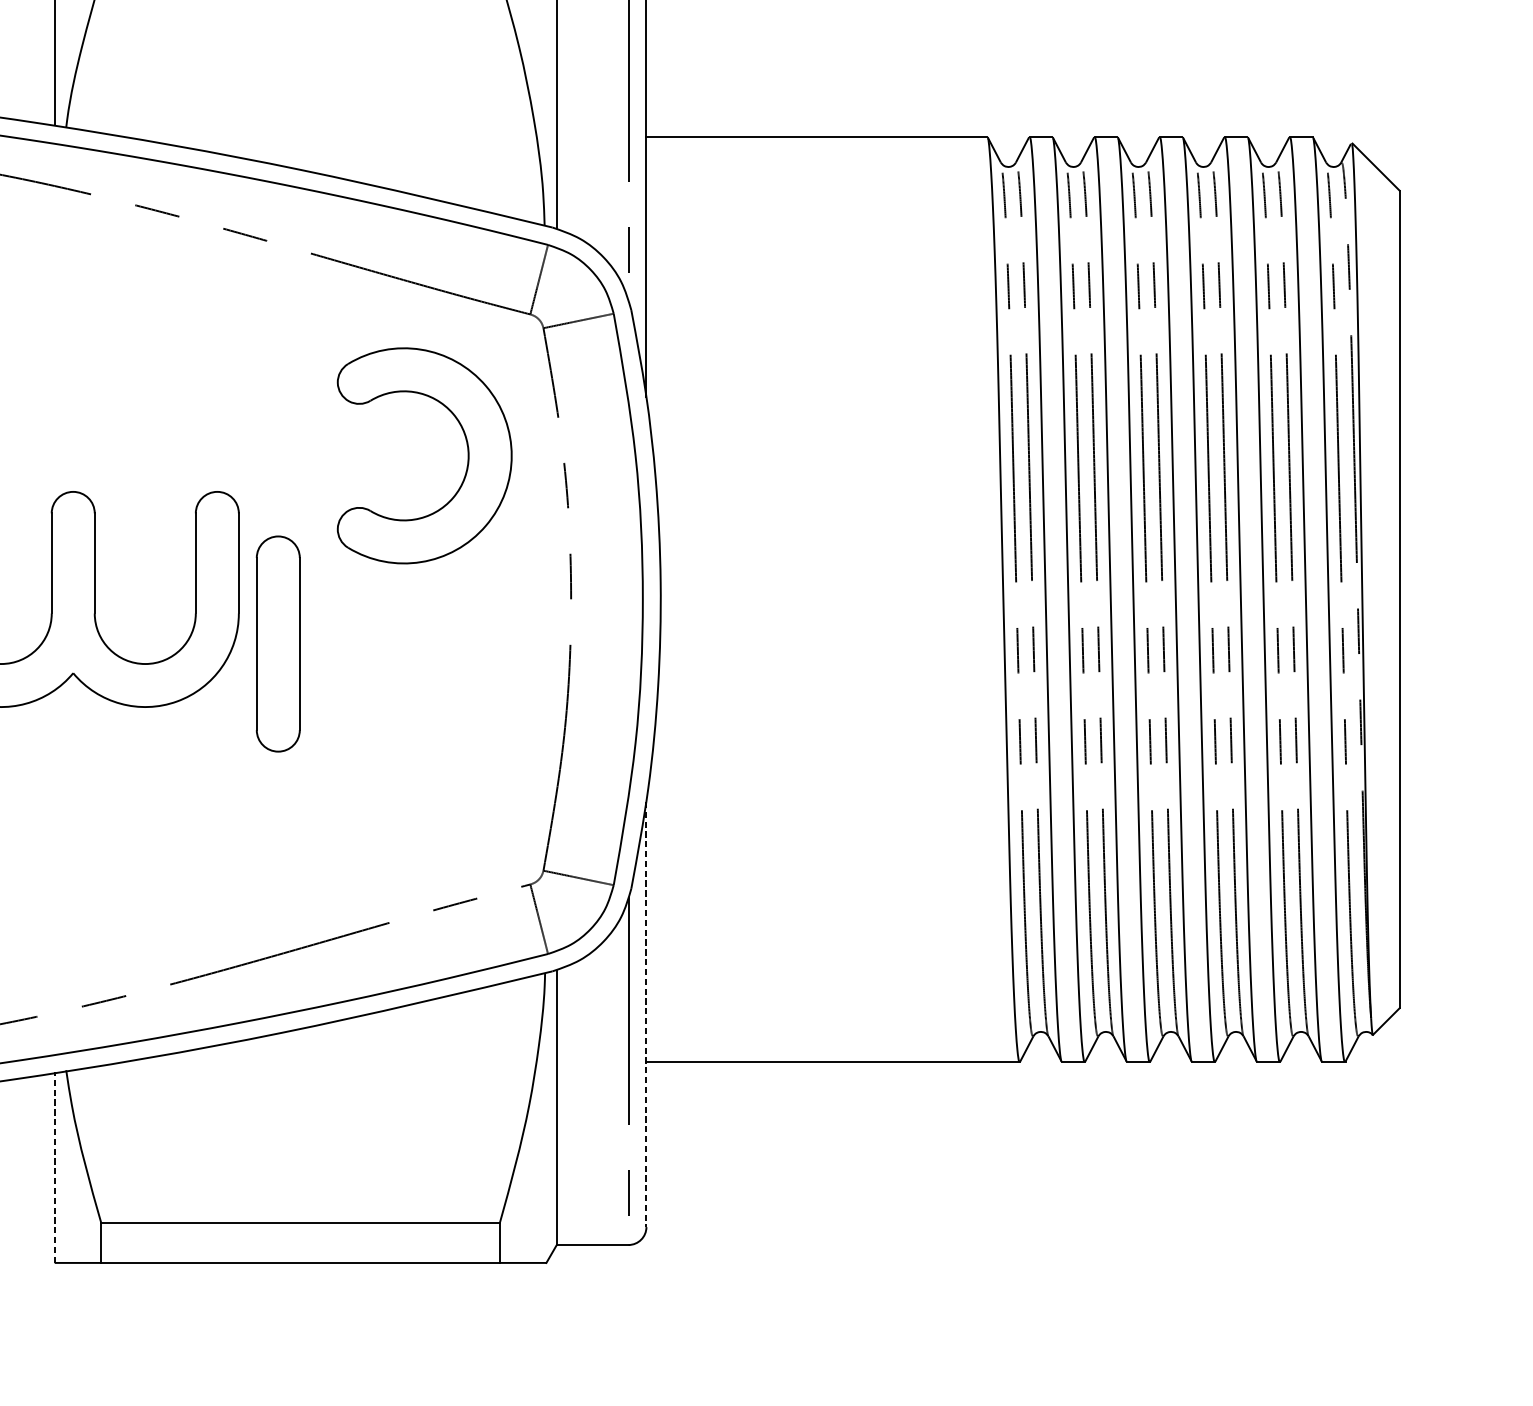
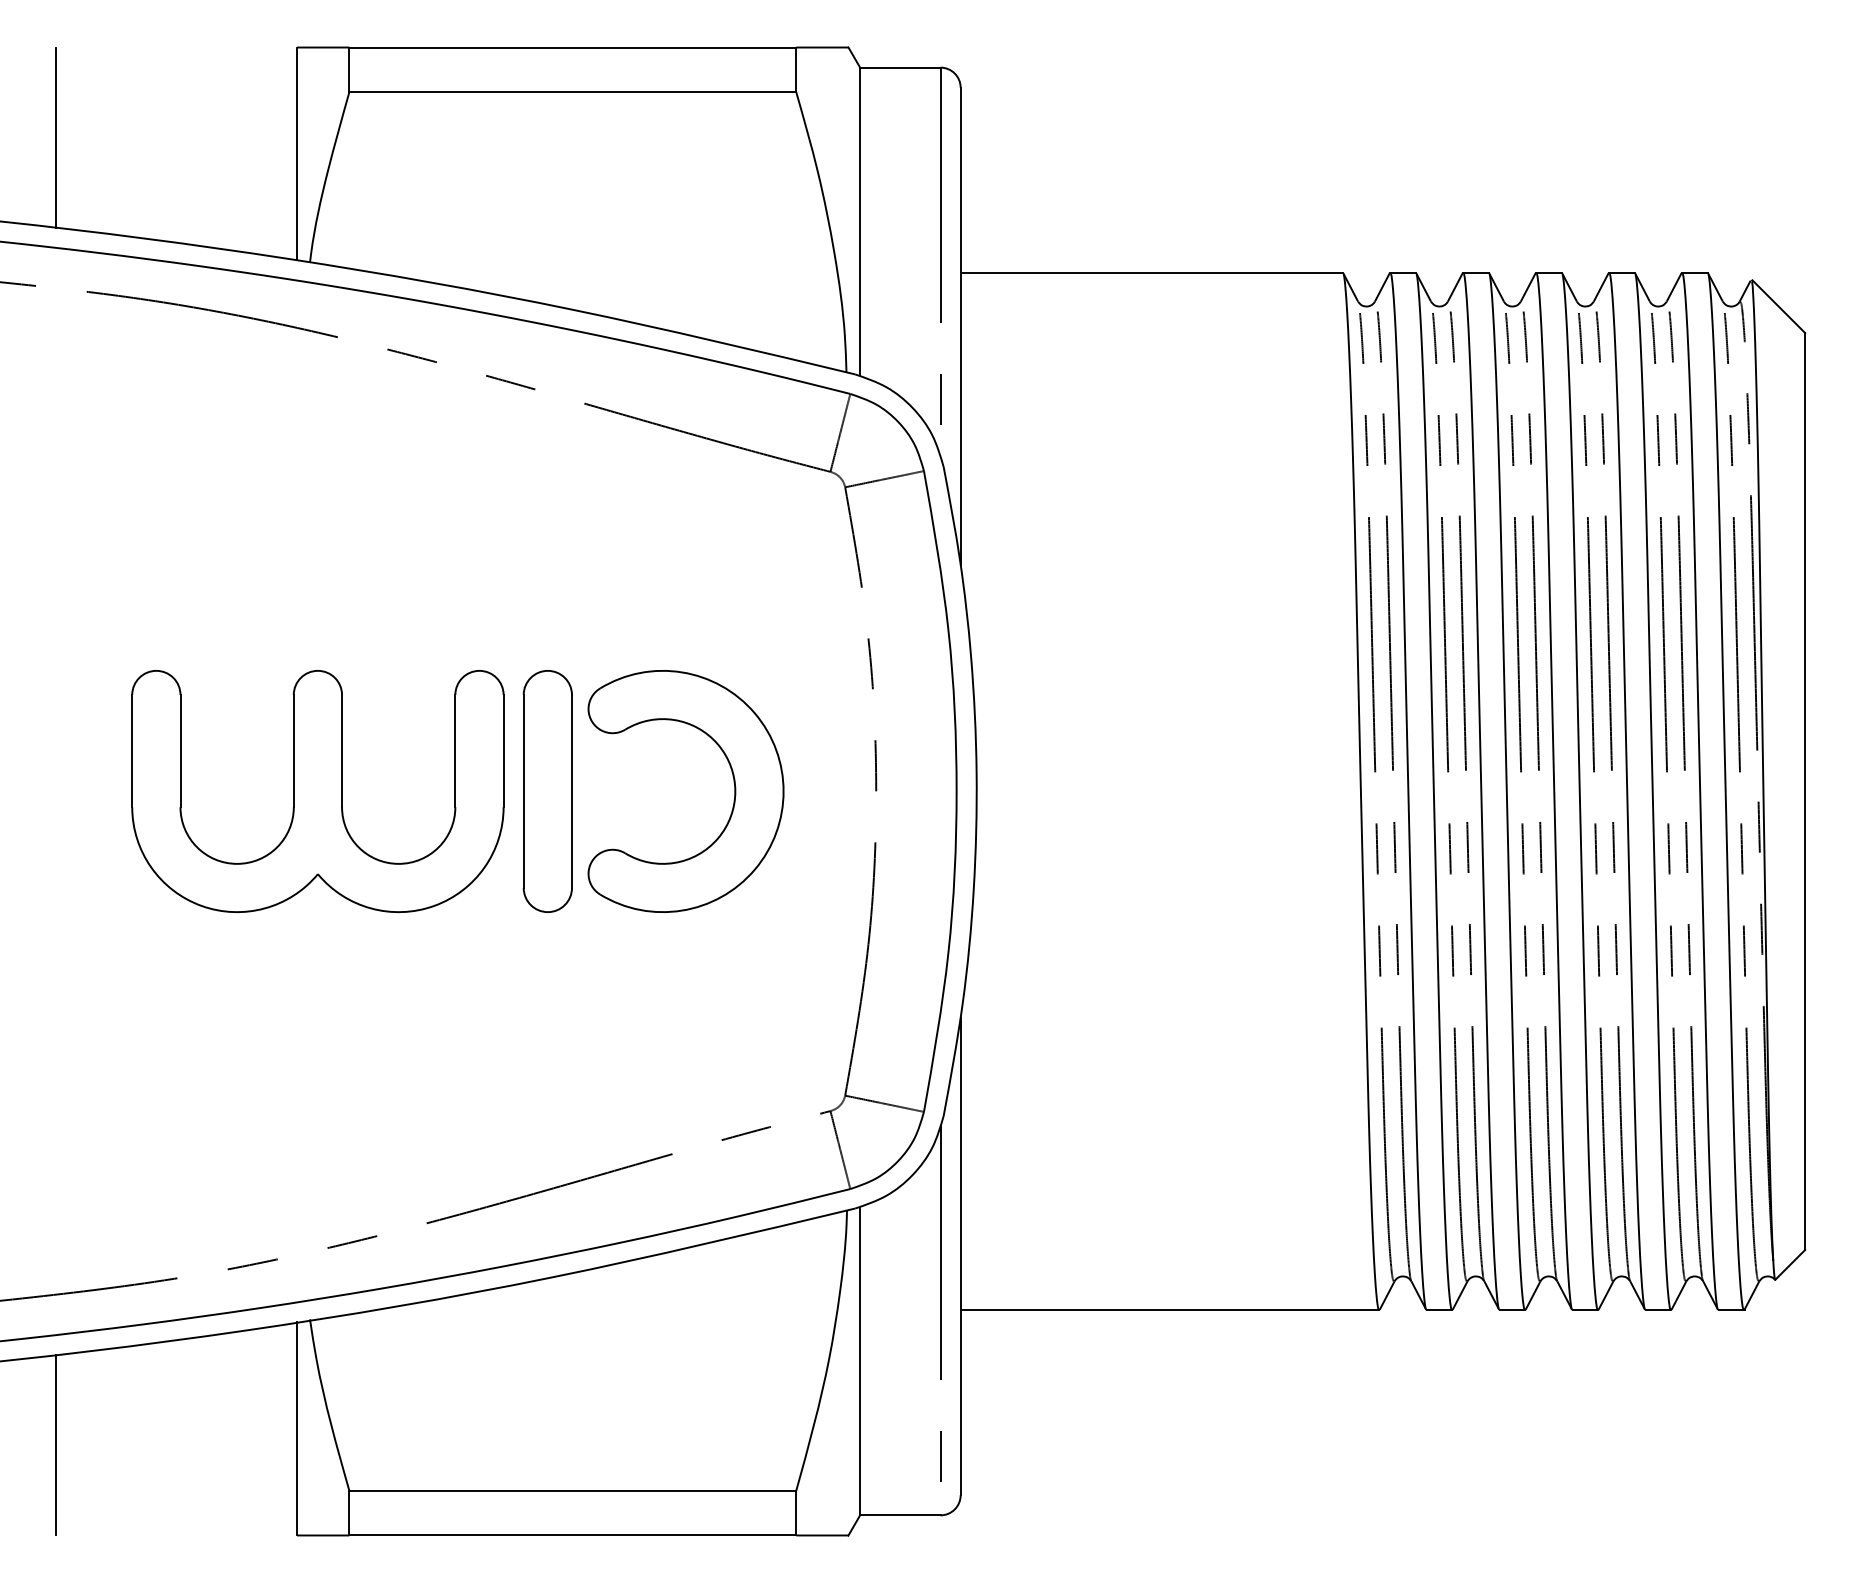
part: (467, 447) -> (733, 782), moved
part: (277, 644) -> (547, 791), moved
line: (646, 1015) -> (960, 1257), dashed -> solid
line: (55, 1167) -> (297, 1428), dashed -> solid

